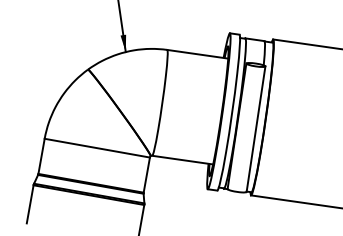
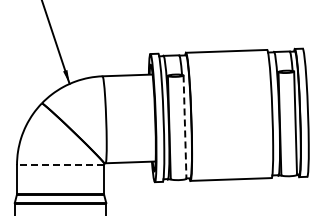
line: (256, 129) -> (185, 127), solid -> dashed
line: (97, 148) -> (60, 165), solid -> dashed

